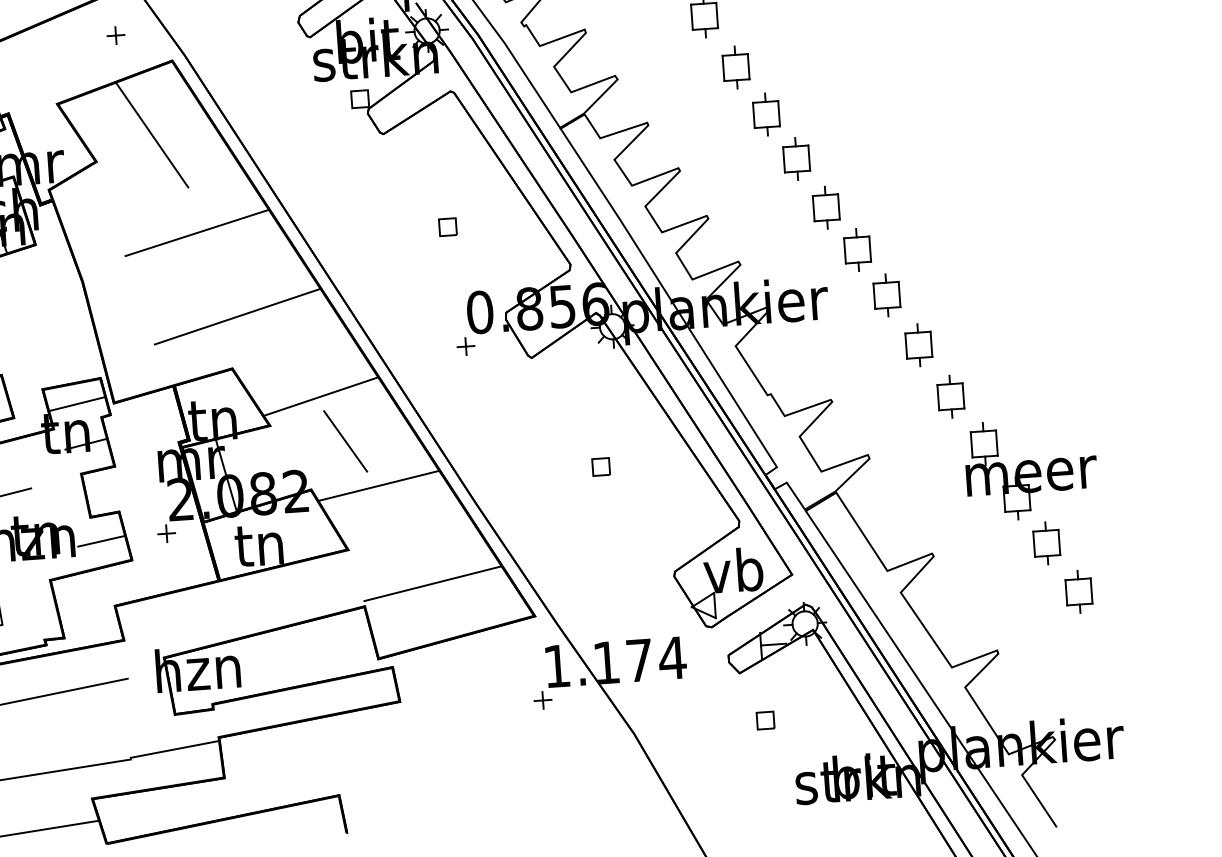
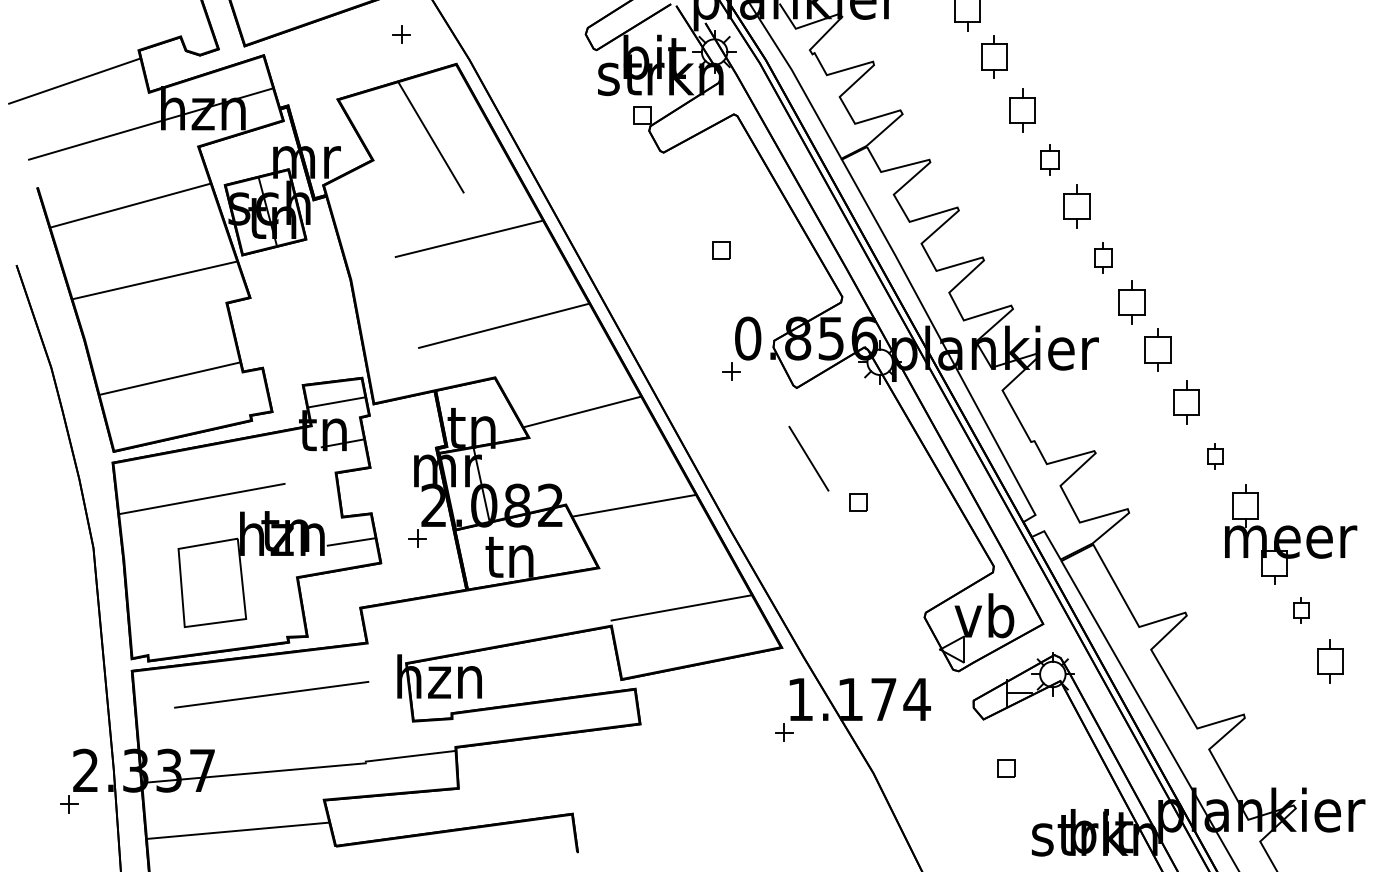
part: (766, 114) -> (1049, 159), size x0.7
part: (826, 207) -> (1103, 257), size x0.7
part: (951, 396) -> (1215, 456), size x0.6
line: (345, 441) -> (808, 458), moved
part: (1046, 543) -> (1301, 610), size x0.6

